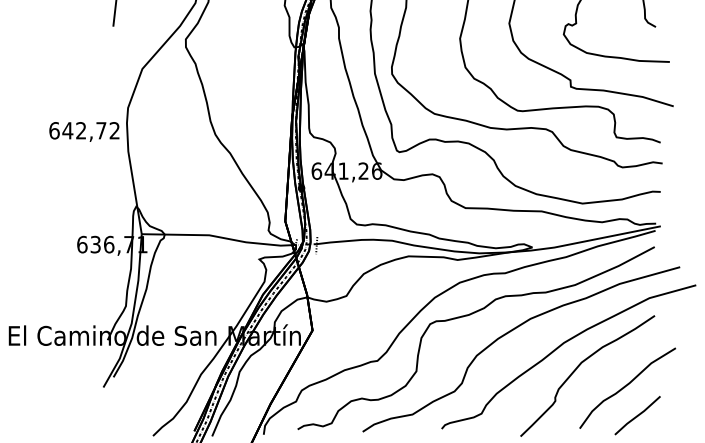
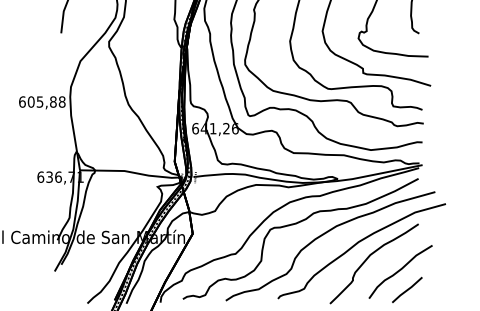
text: (90, 129) -> (46, 101), 642,72 -> 605,88

